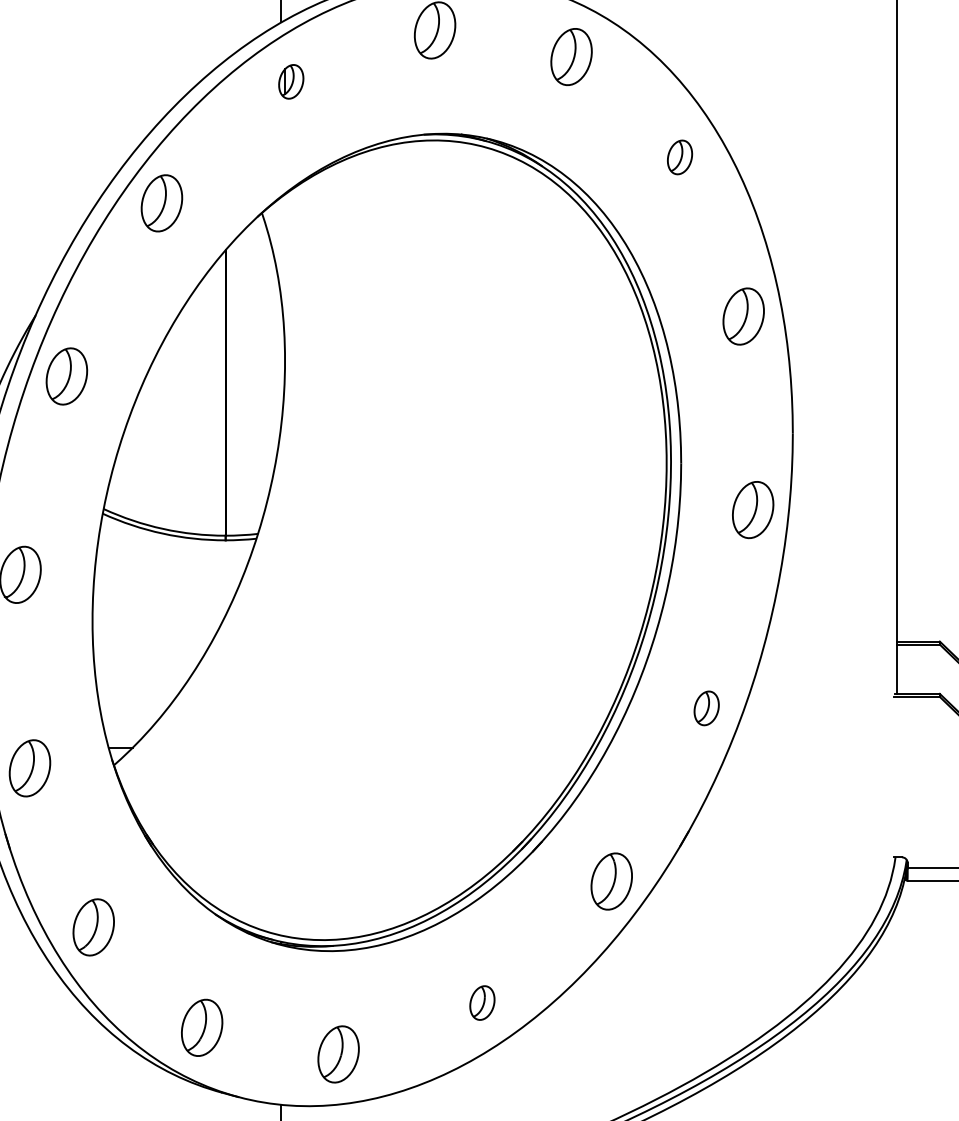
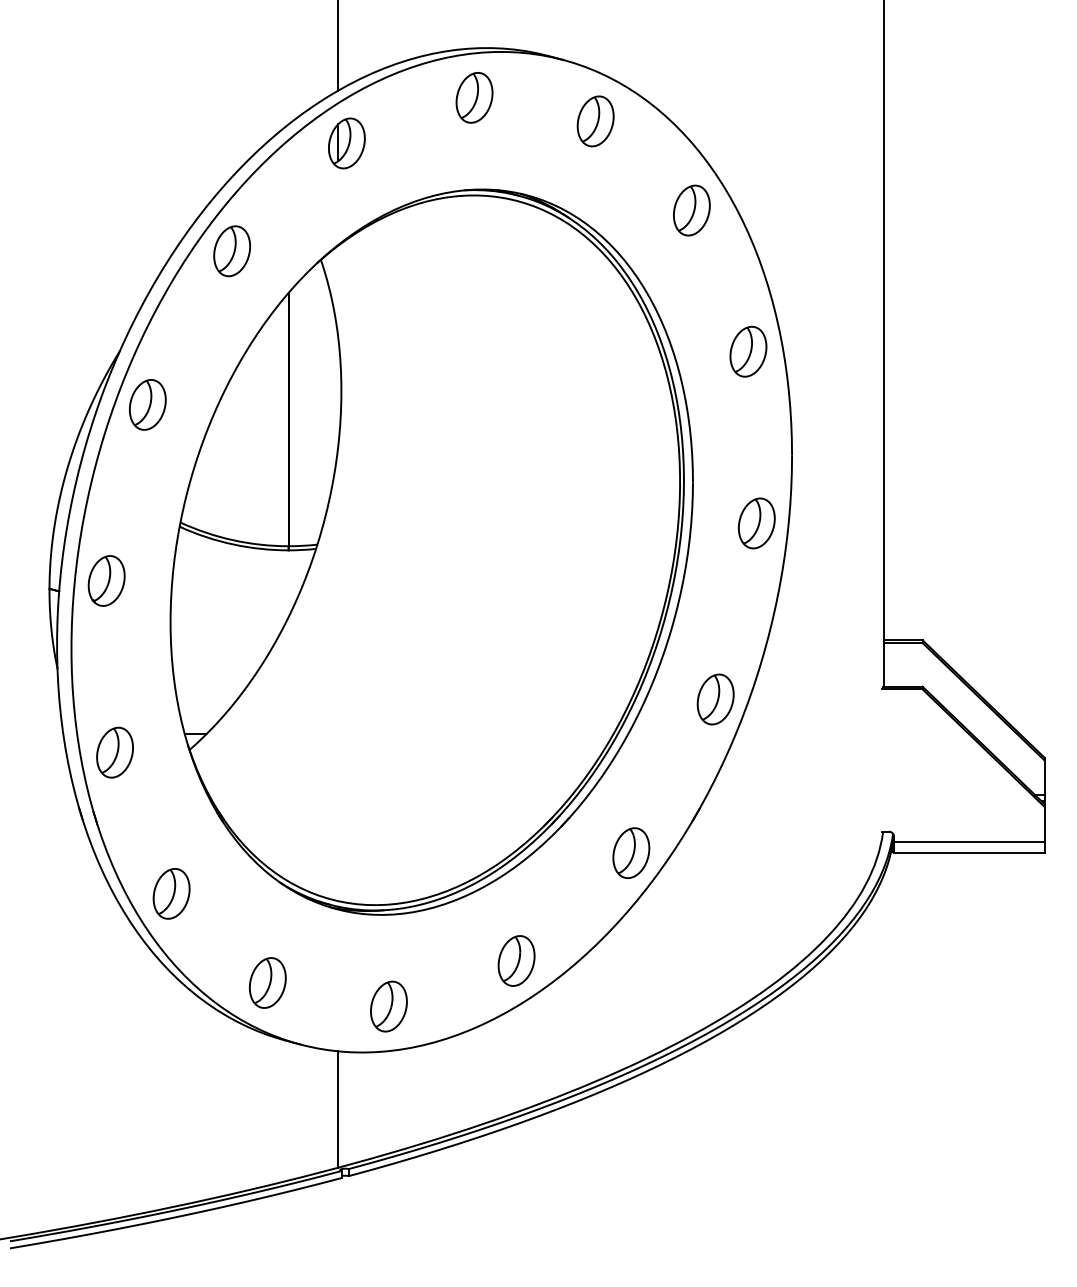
part: (290, 81) -> (346, 143), size x1.67
part: (679, 157) -> (691, 210), size x1.67
part: (706, 708) -> (715, 699), size x1.67
part: (482, 1002) -> (516, 960), size x1.67

